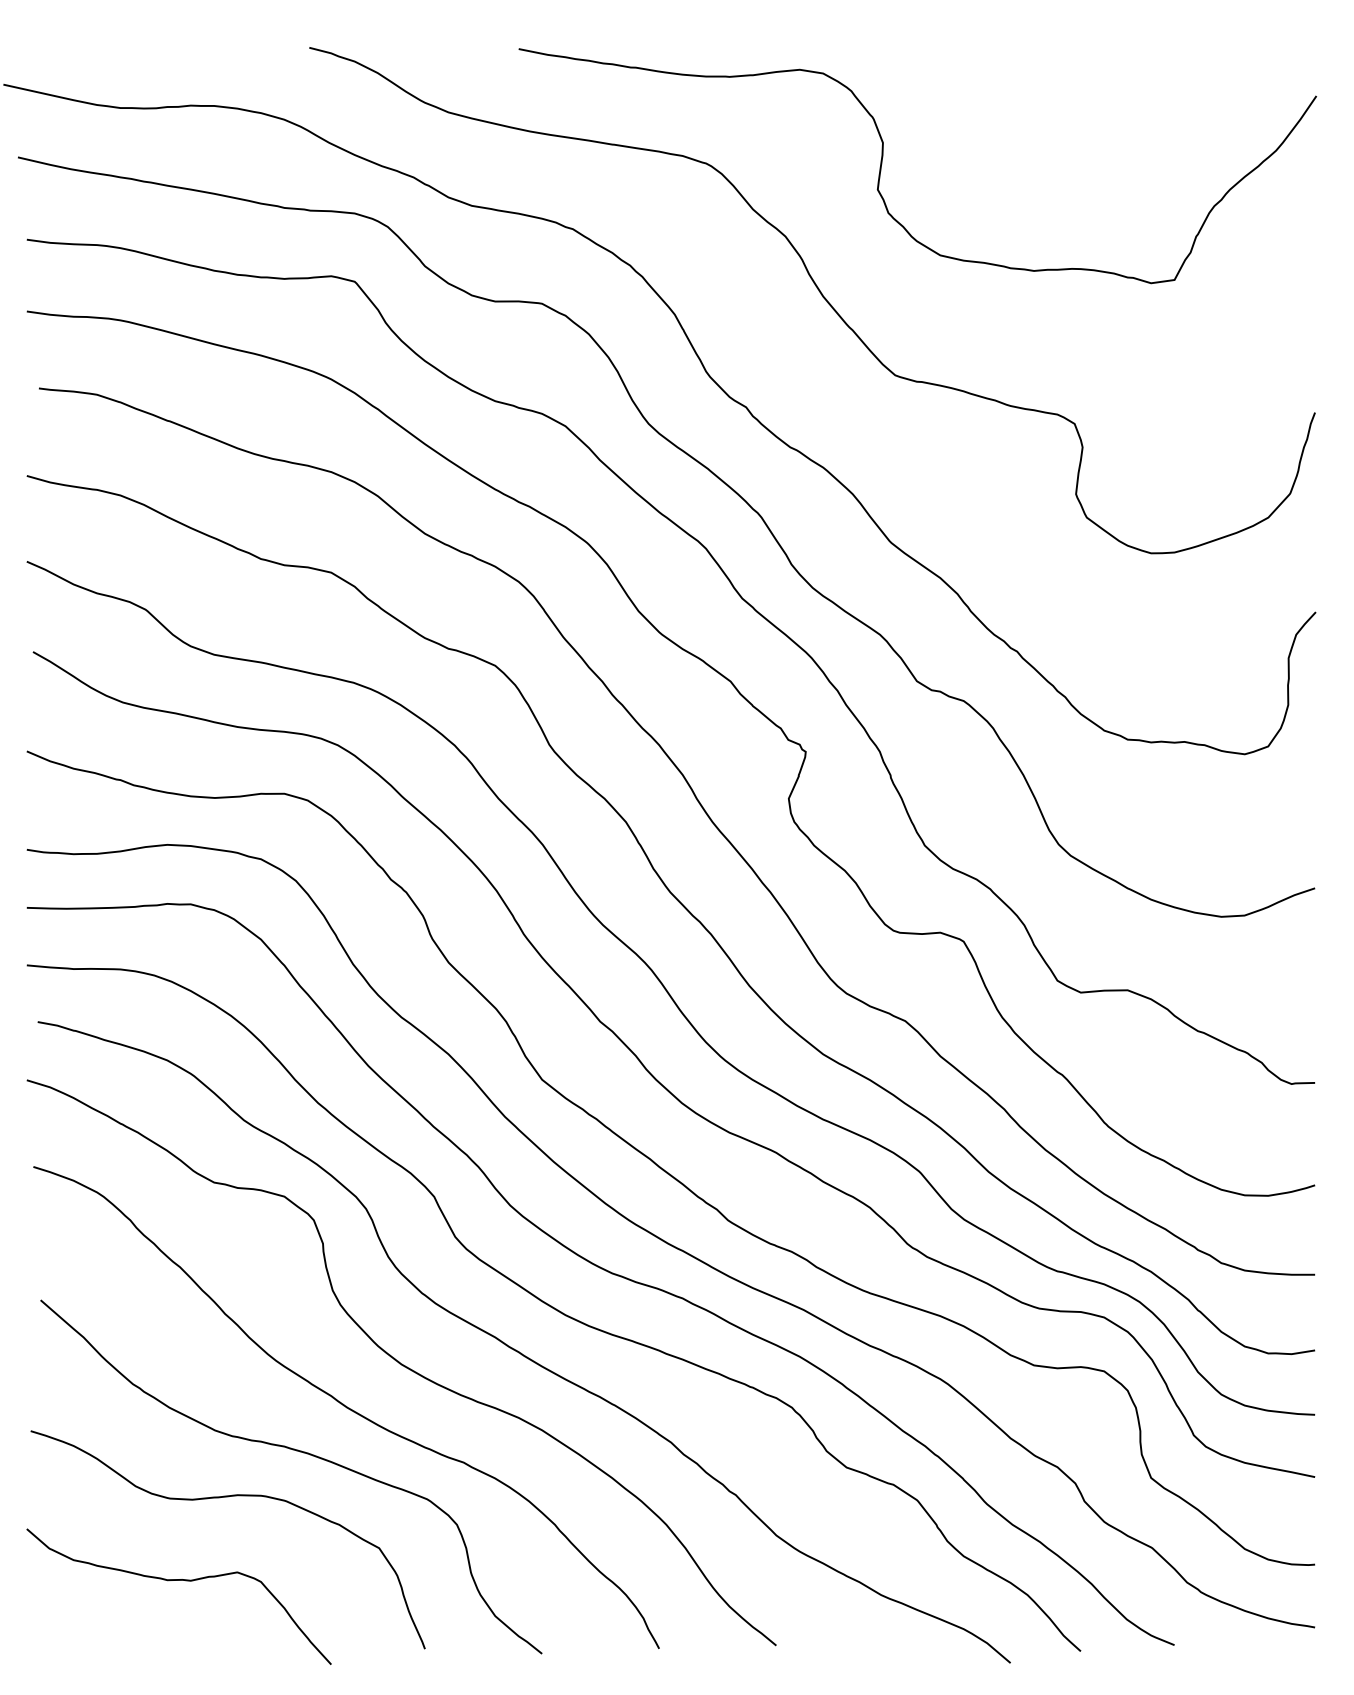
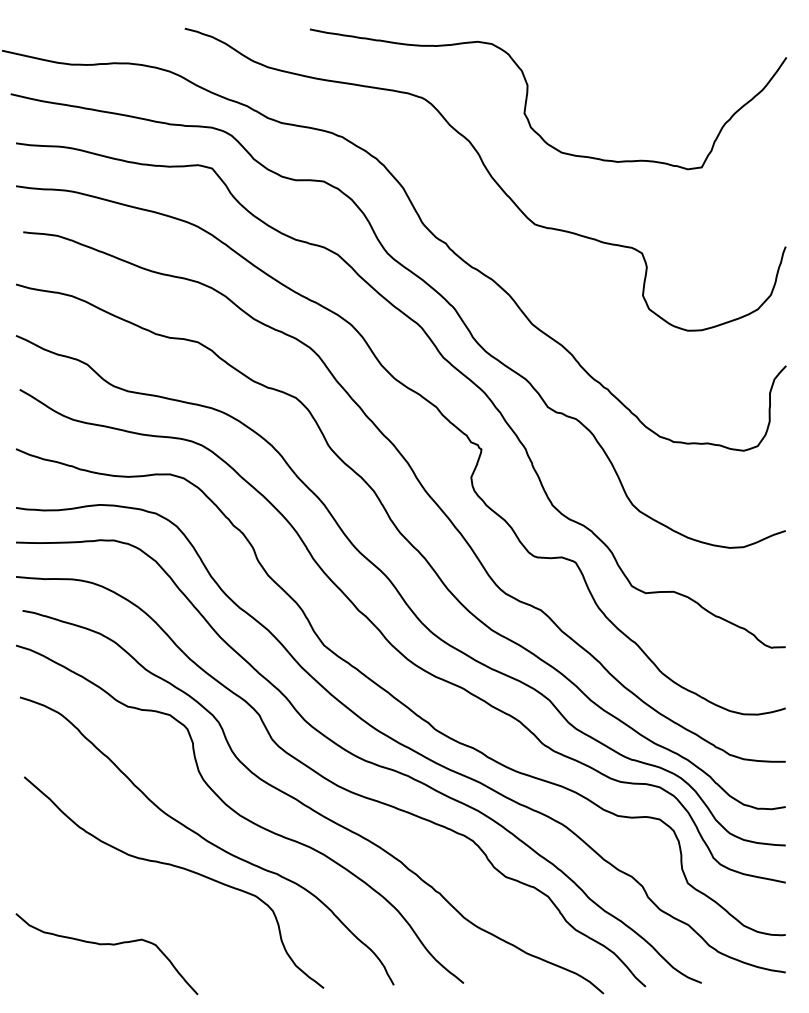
curve: (226, 1498) -> (135, 895), removed

